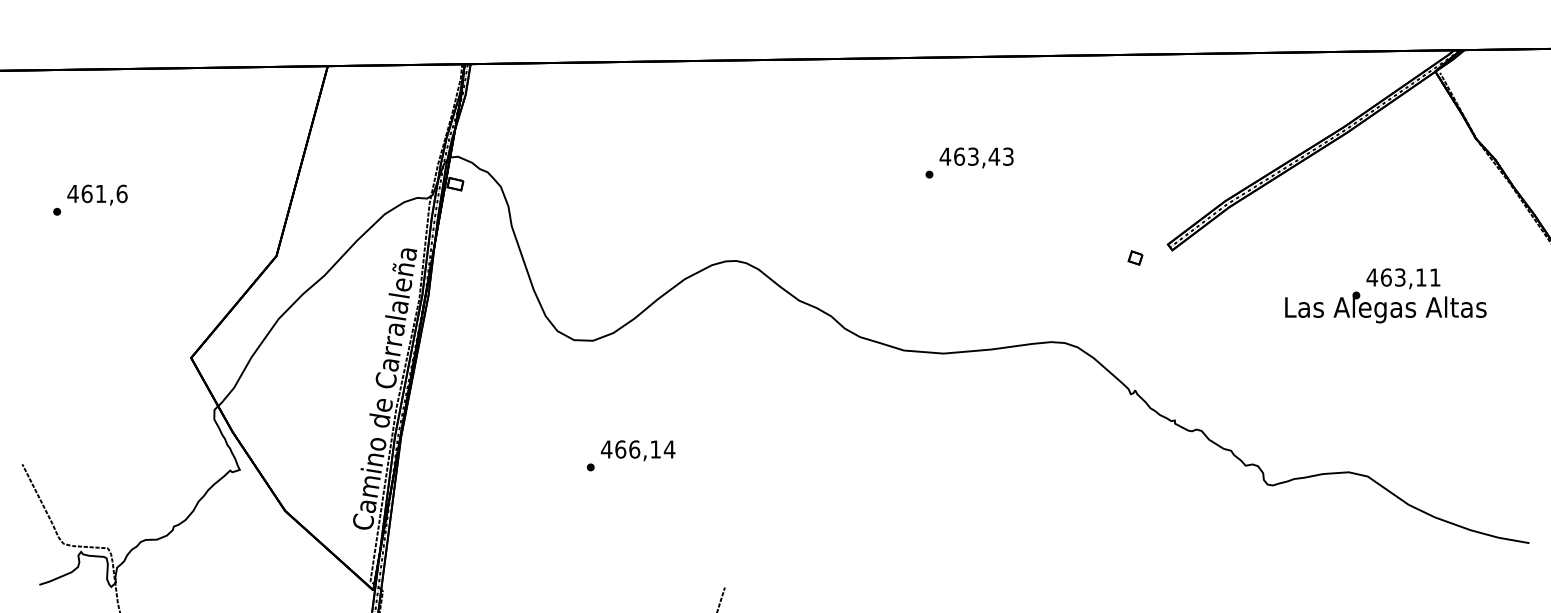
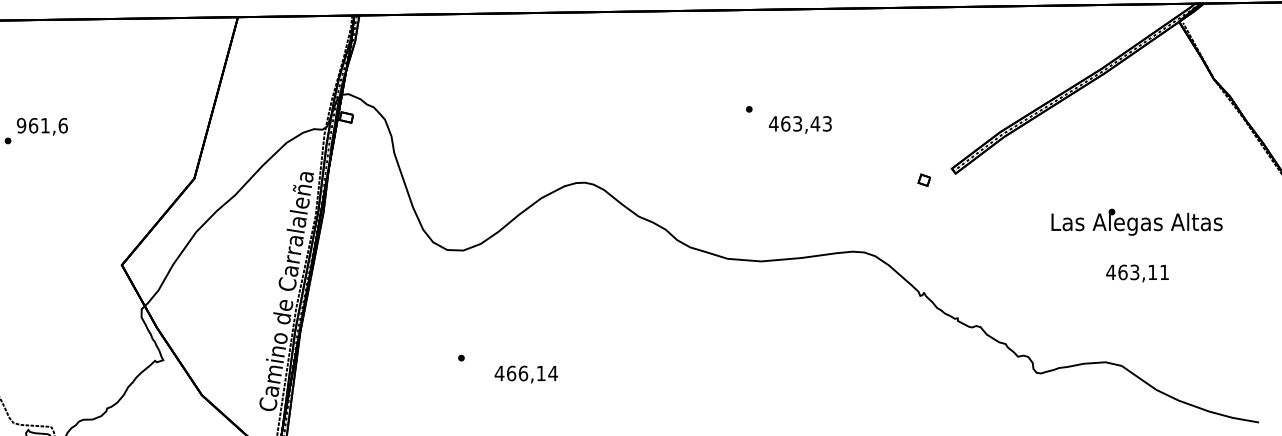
text: (976, 157) -> (800, 124), moved
text: (72, 193) -> (21, 125), 461,6 -> 961,6
text: (1403, 278) -> (1137, 273), moved
text: (637, 450) -> (525, 374), moved

